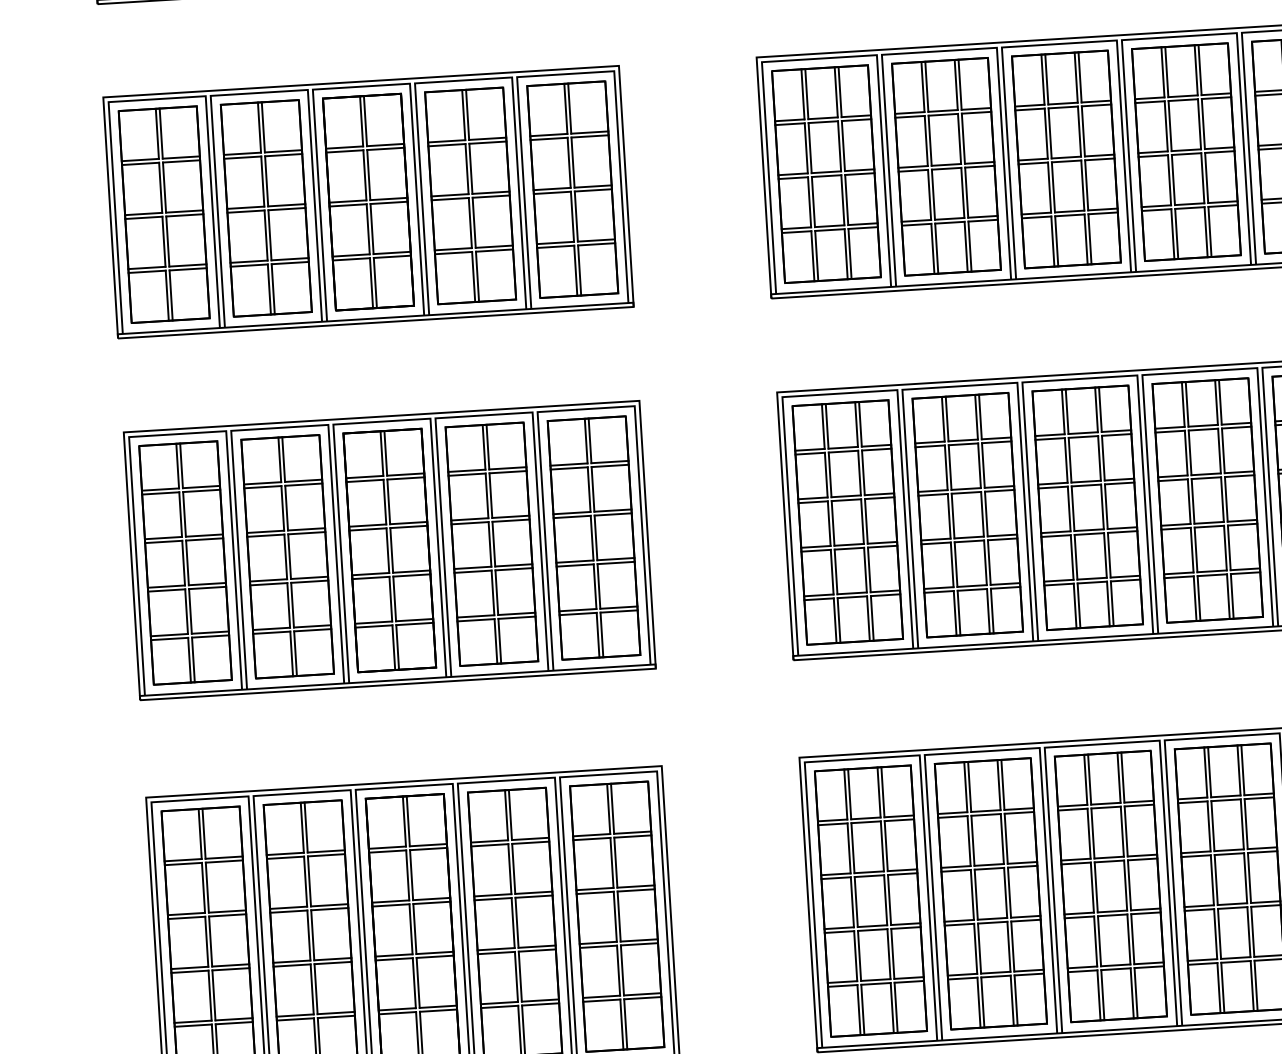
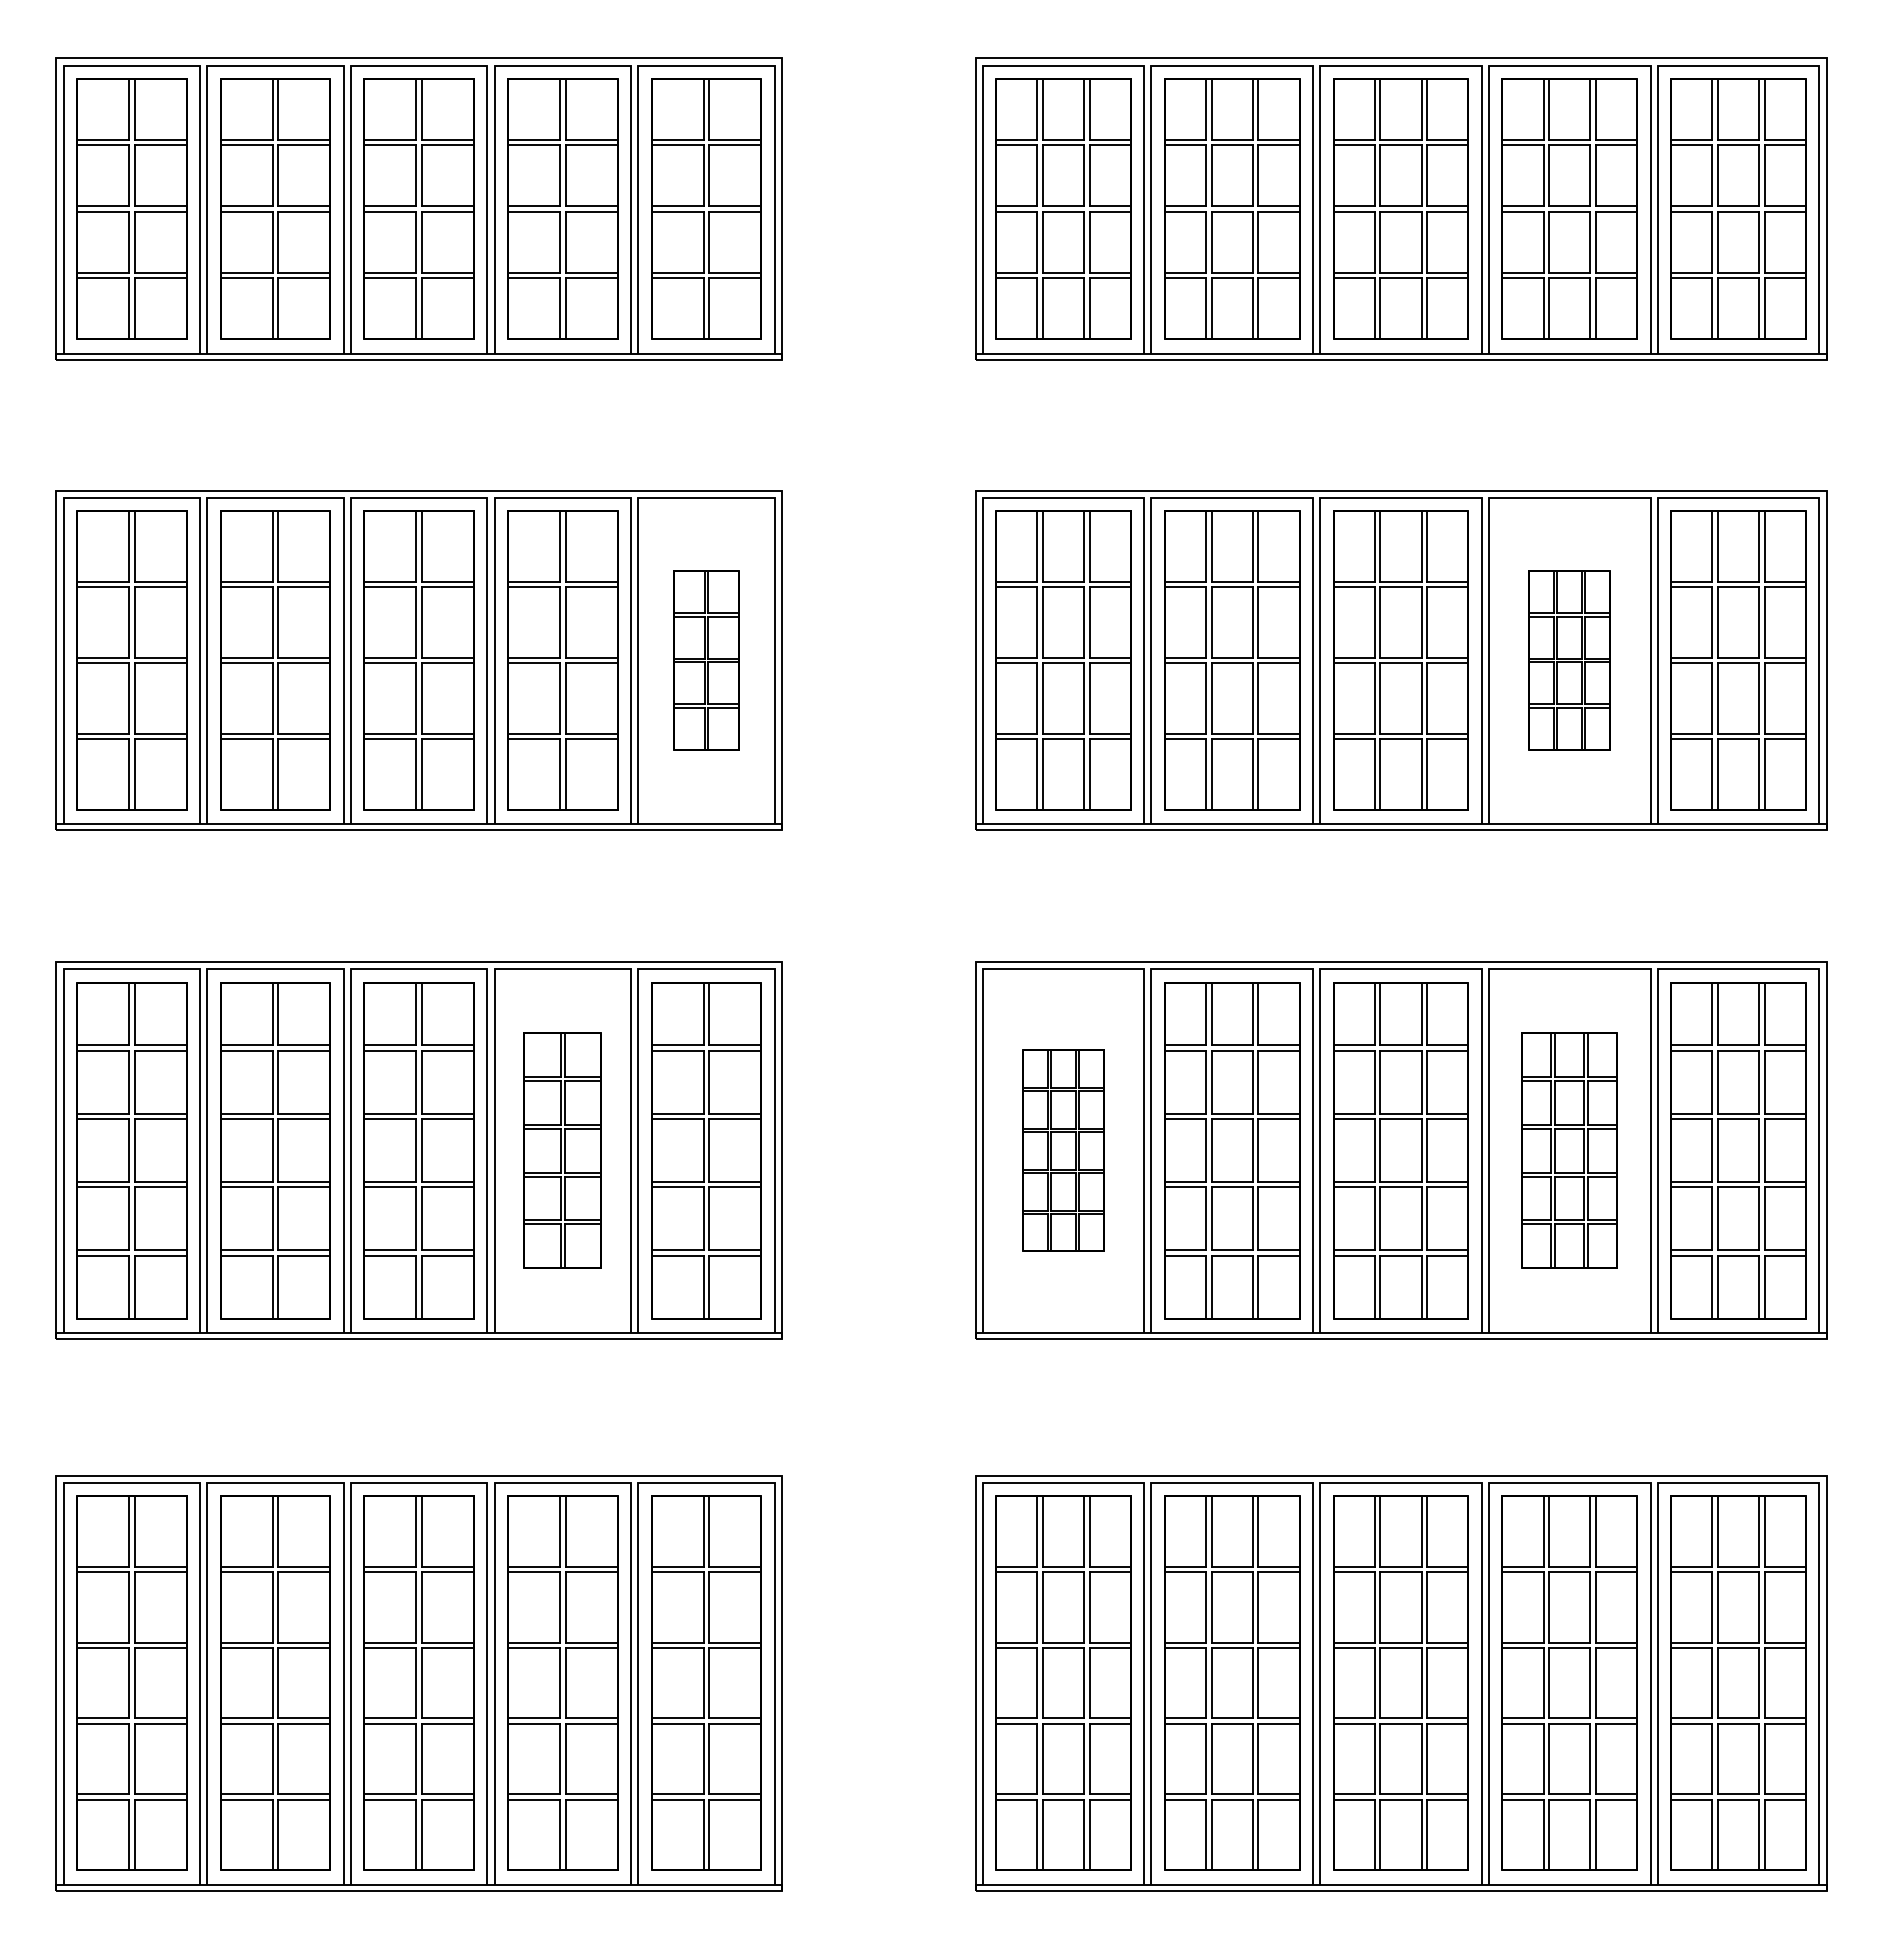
part: (1186, 152) -> (1569, 660), size x0.6
part: (572, 189) -> (706, 660), size x0.6
part: (1207, 500) -> (1569, 1150), size x0.7
part: (847, 522) -> (1063, 1150), size x0.6
part: (491, 544) -> (562, 1150), size x0.7

